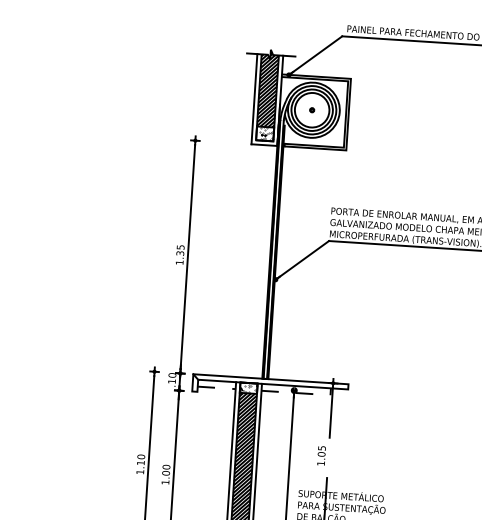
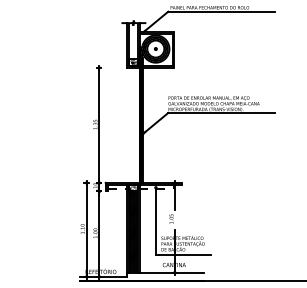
hatch: (268, 88) -> (133, 39), removed

